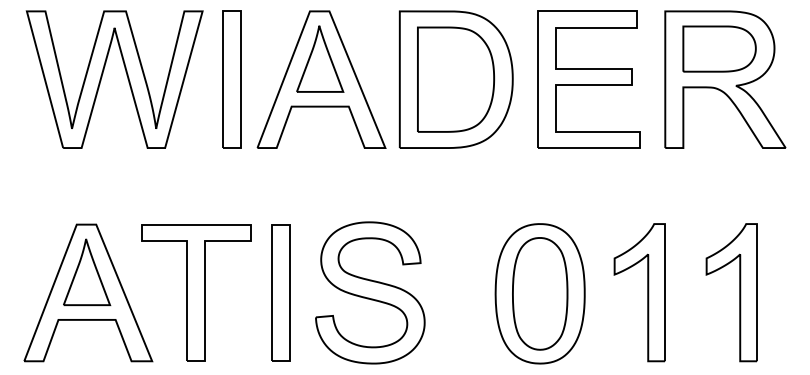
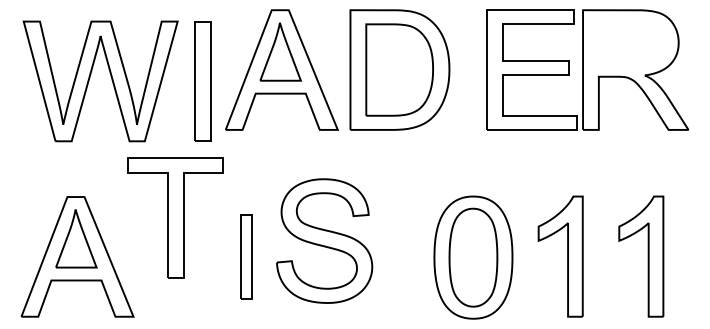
part: (719, 48) -> (630, 42), removed
part: (102, 77) -> (89, 79), moved
part: (231, 79) -> (202, 81), moved
part: (588, 79) -> (531, 69), moved
part: (196, 292) -> (175, 217), moved
part: (280, 292) -> (245, 256), size x0.7
part: (370, 292) -> (324, 240), moved

